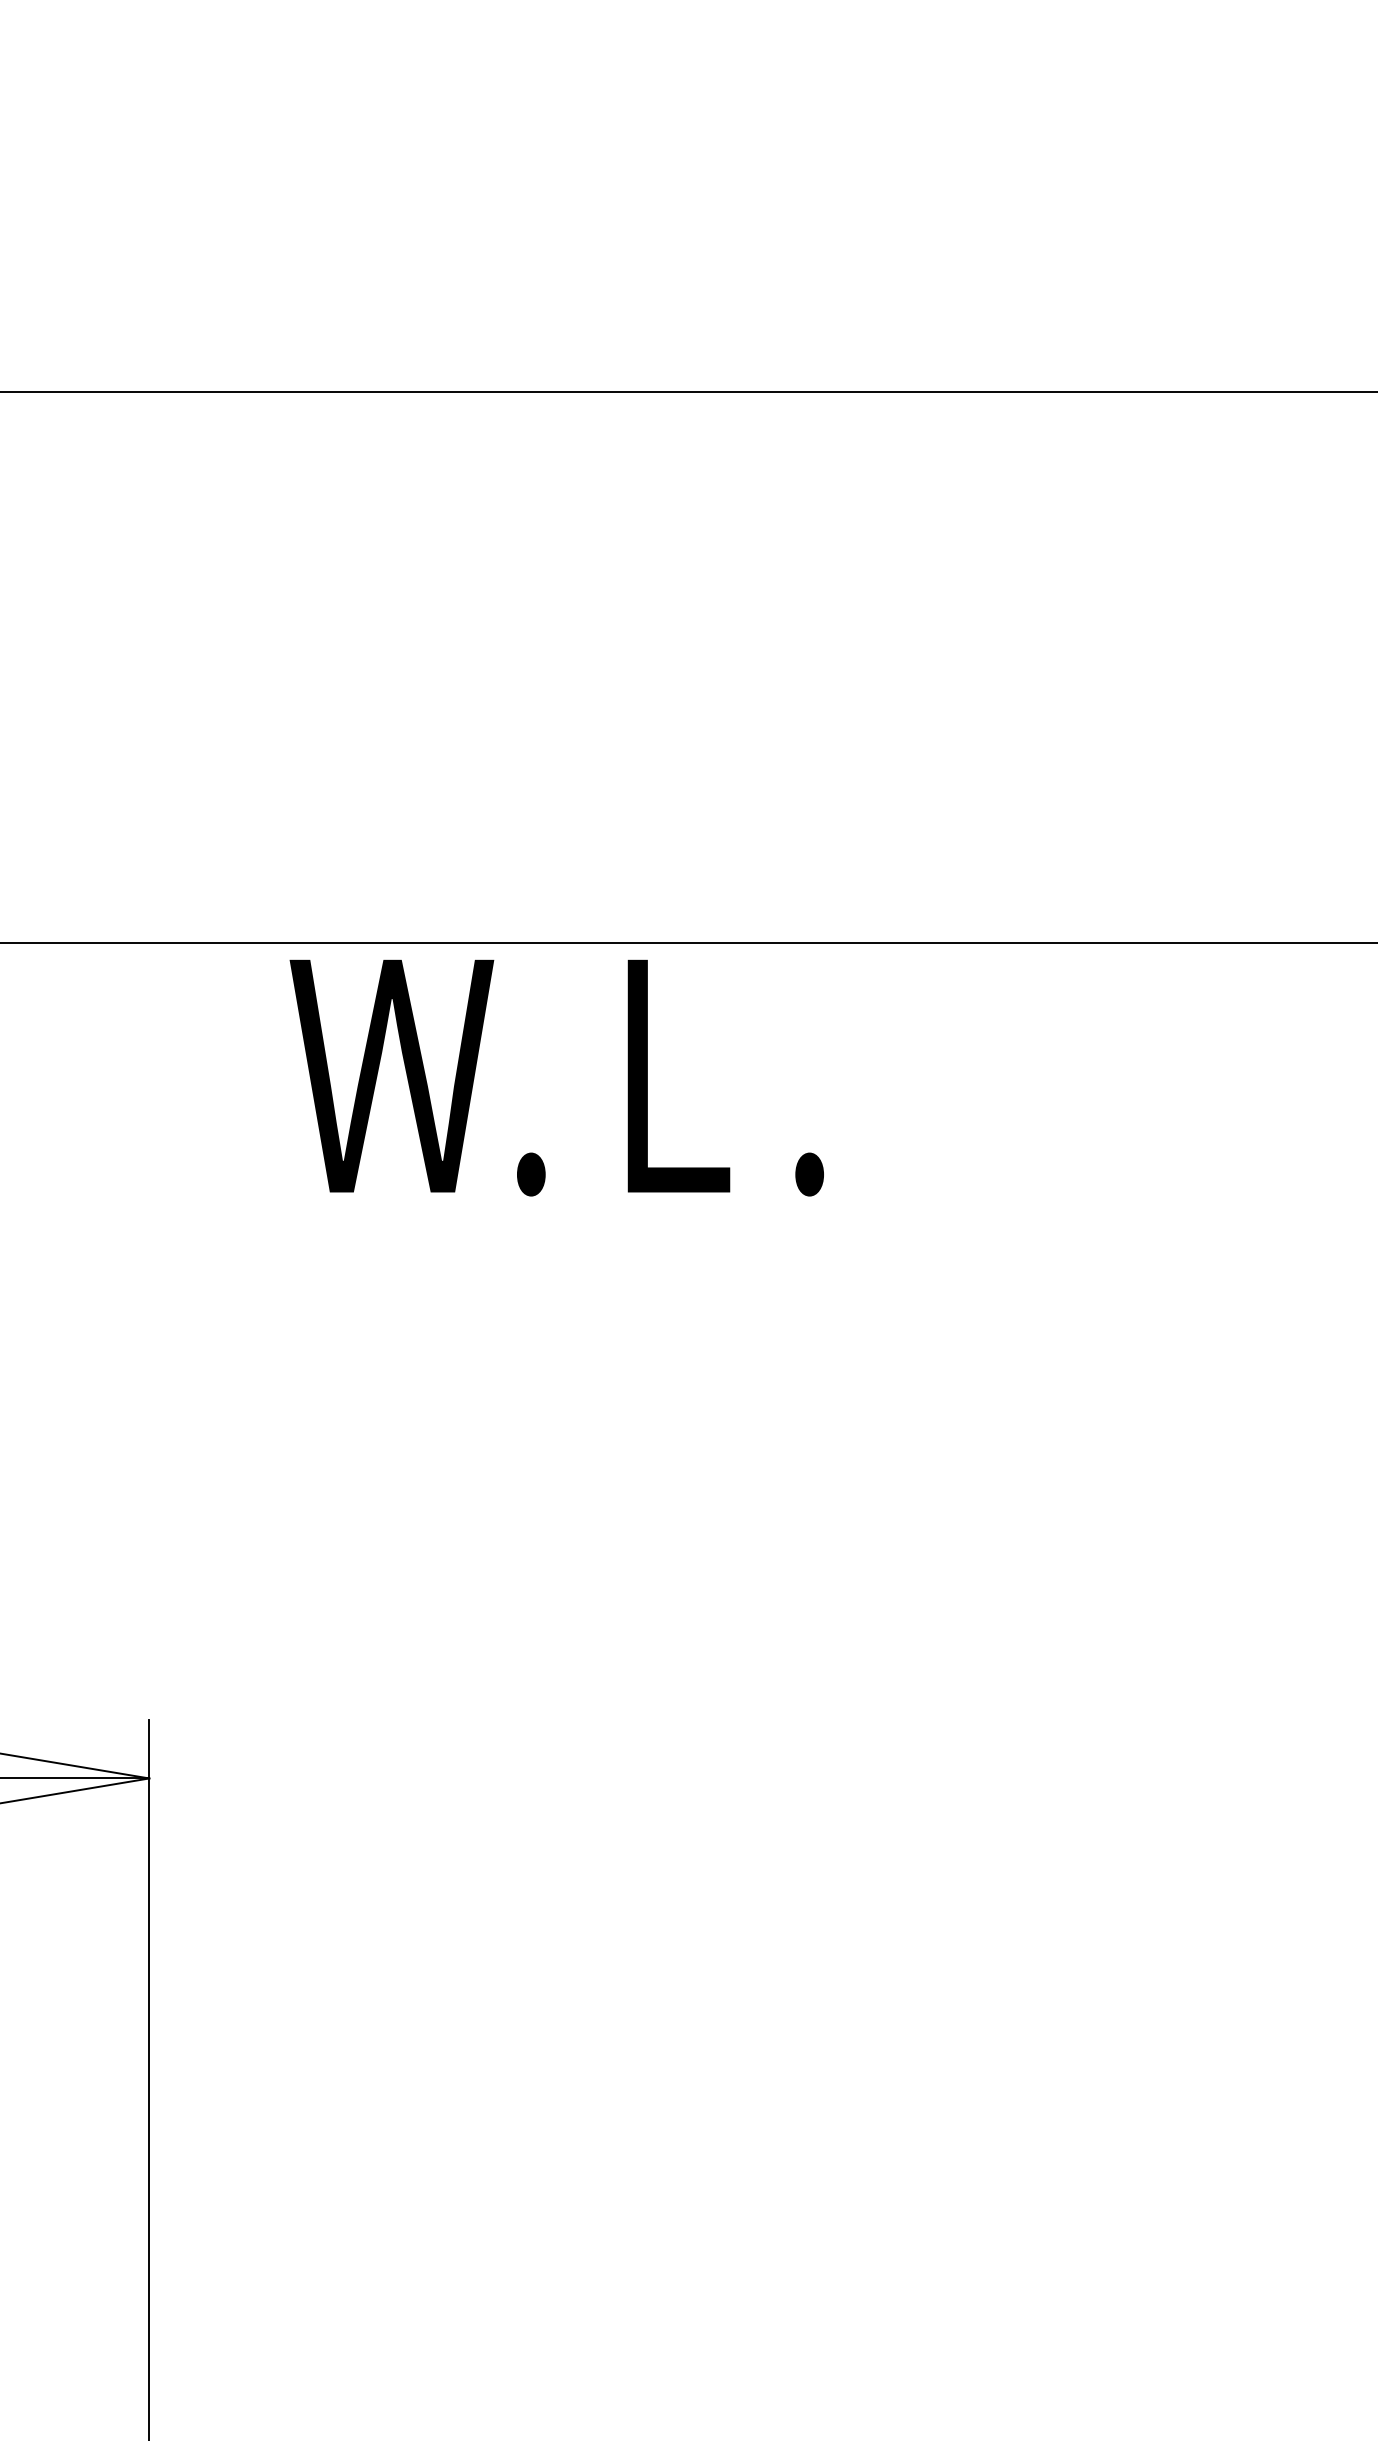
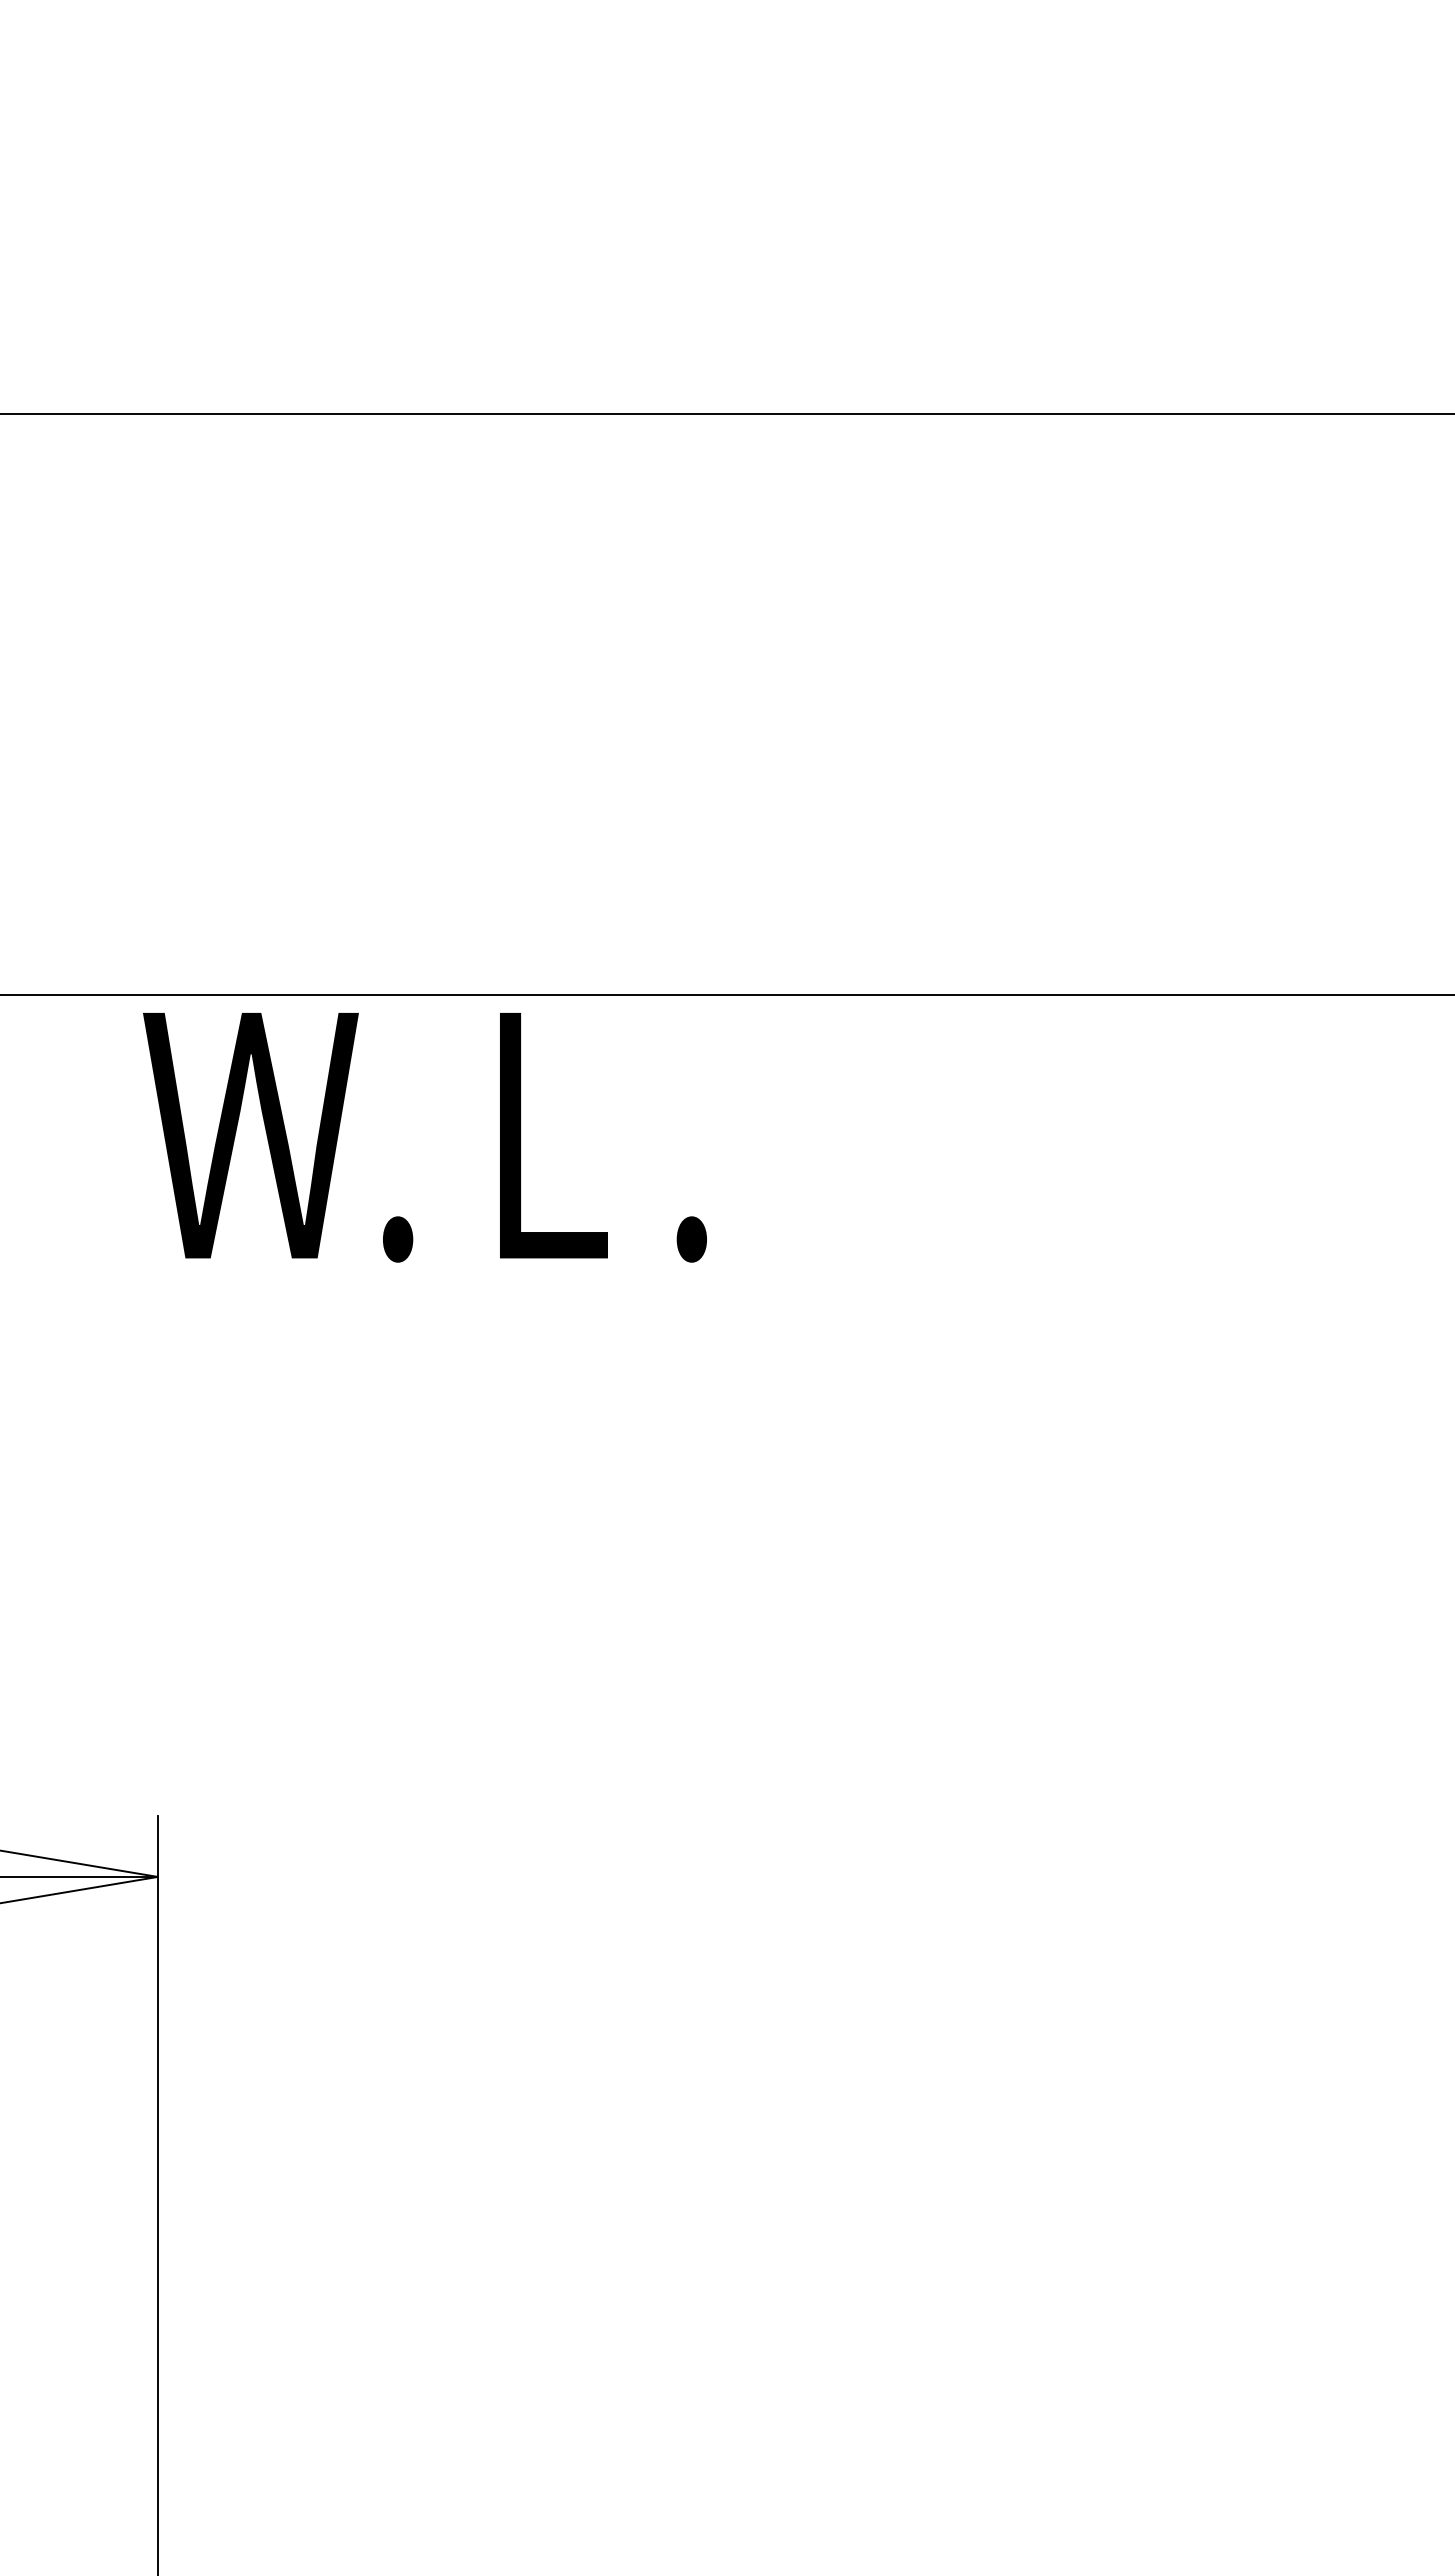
text: (556, 1077) -> (424, 1137), moved

